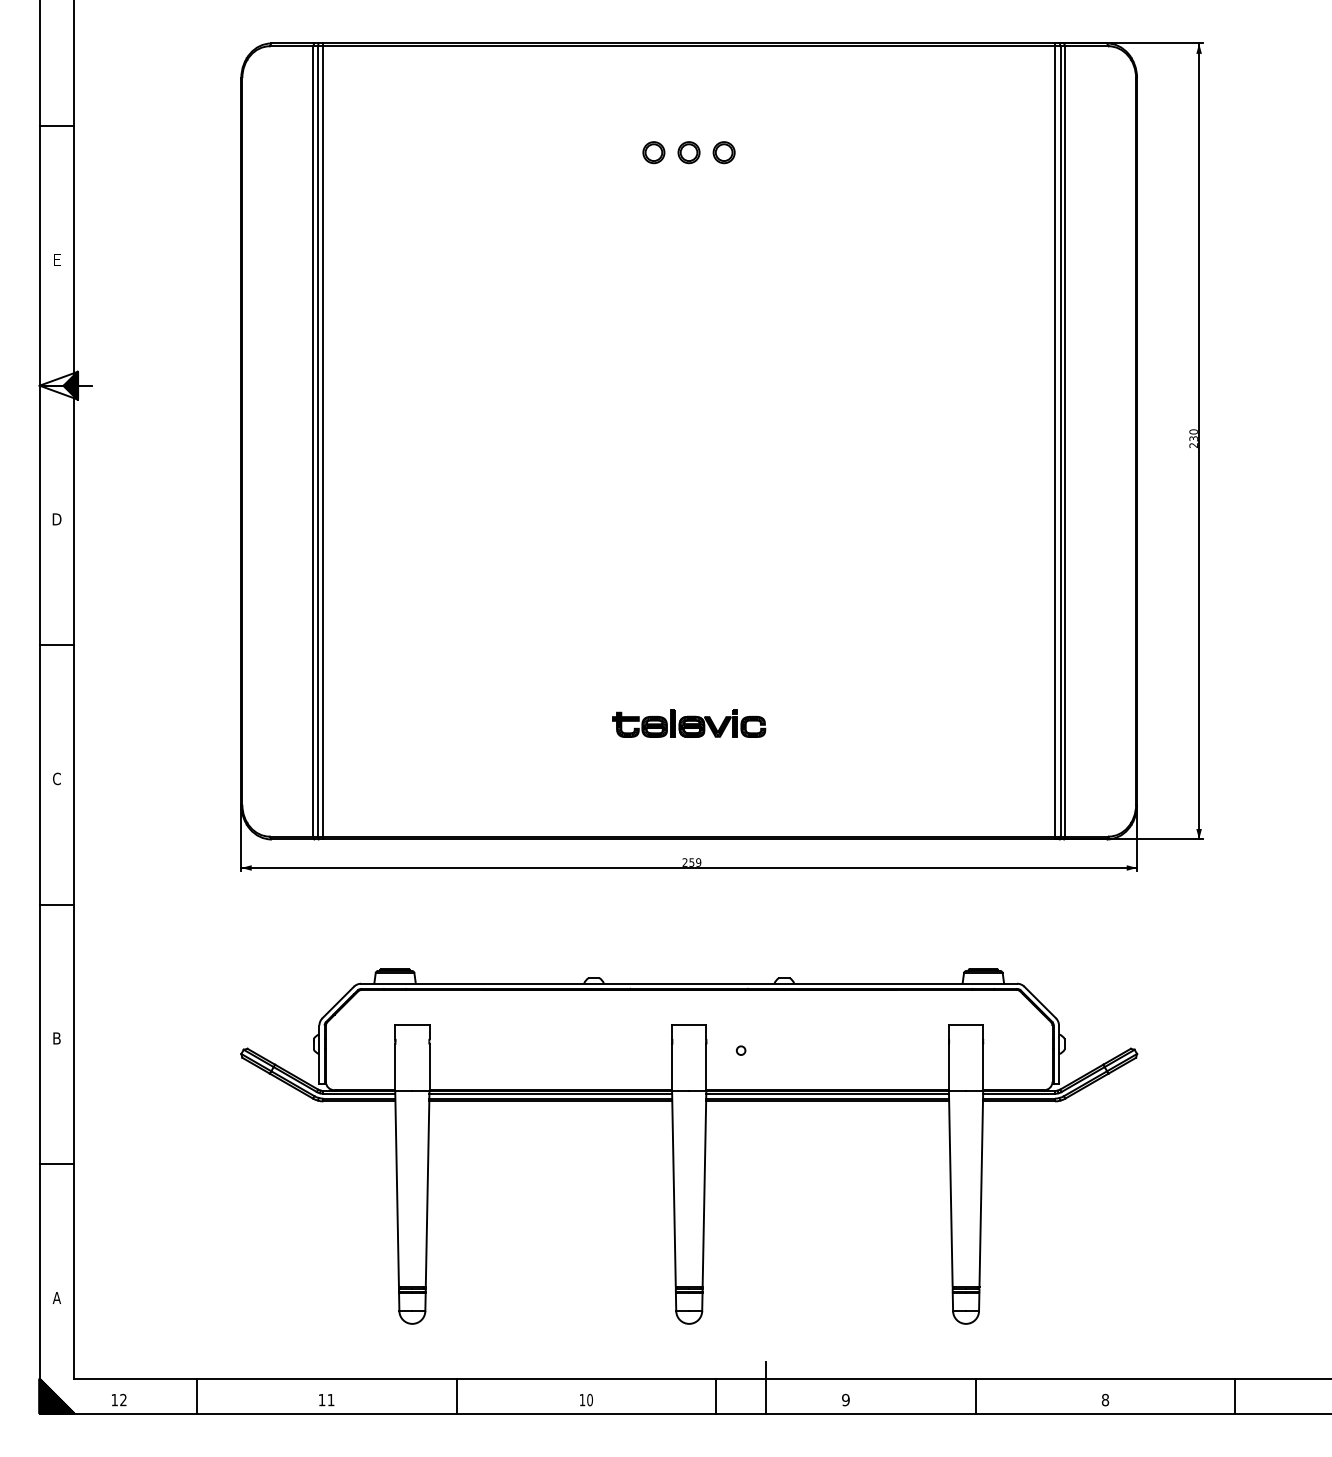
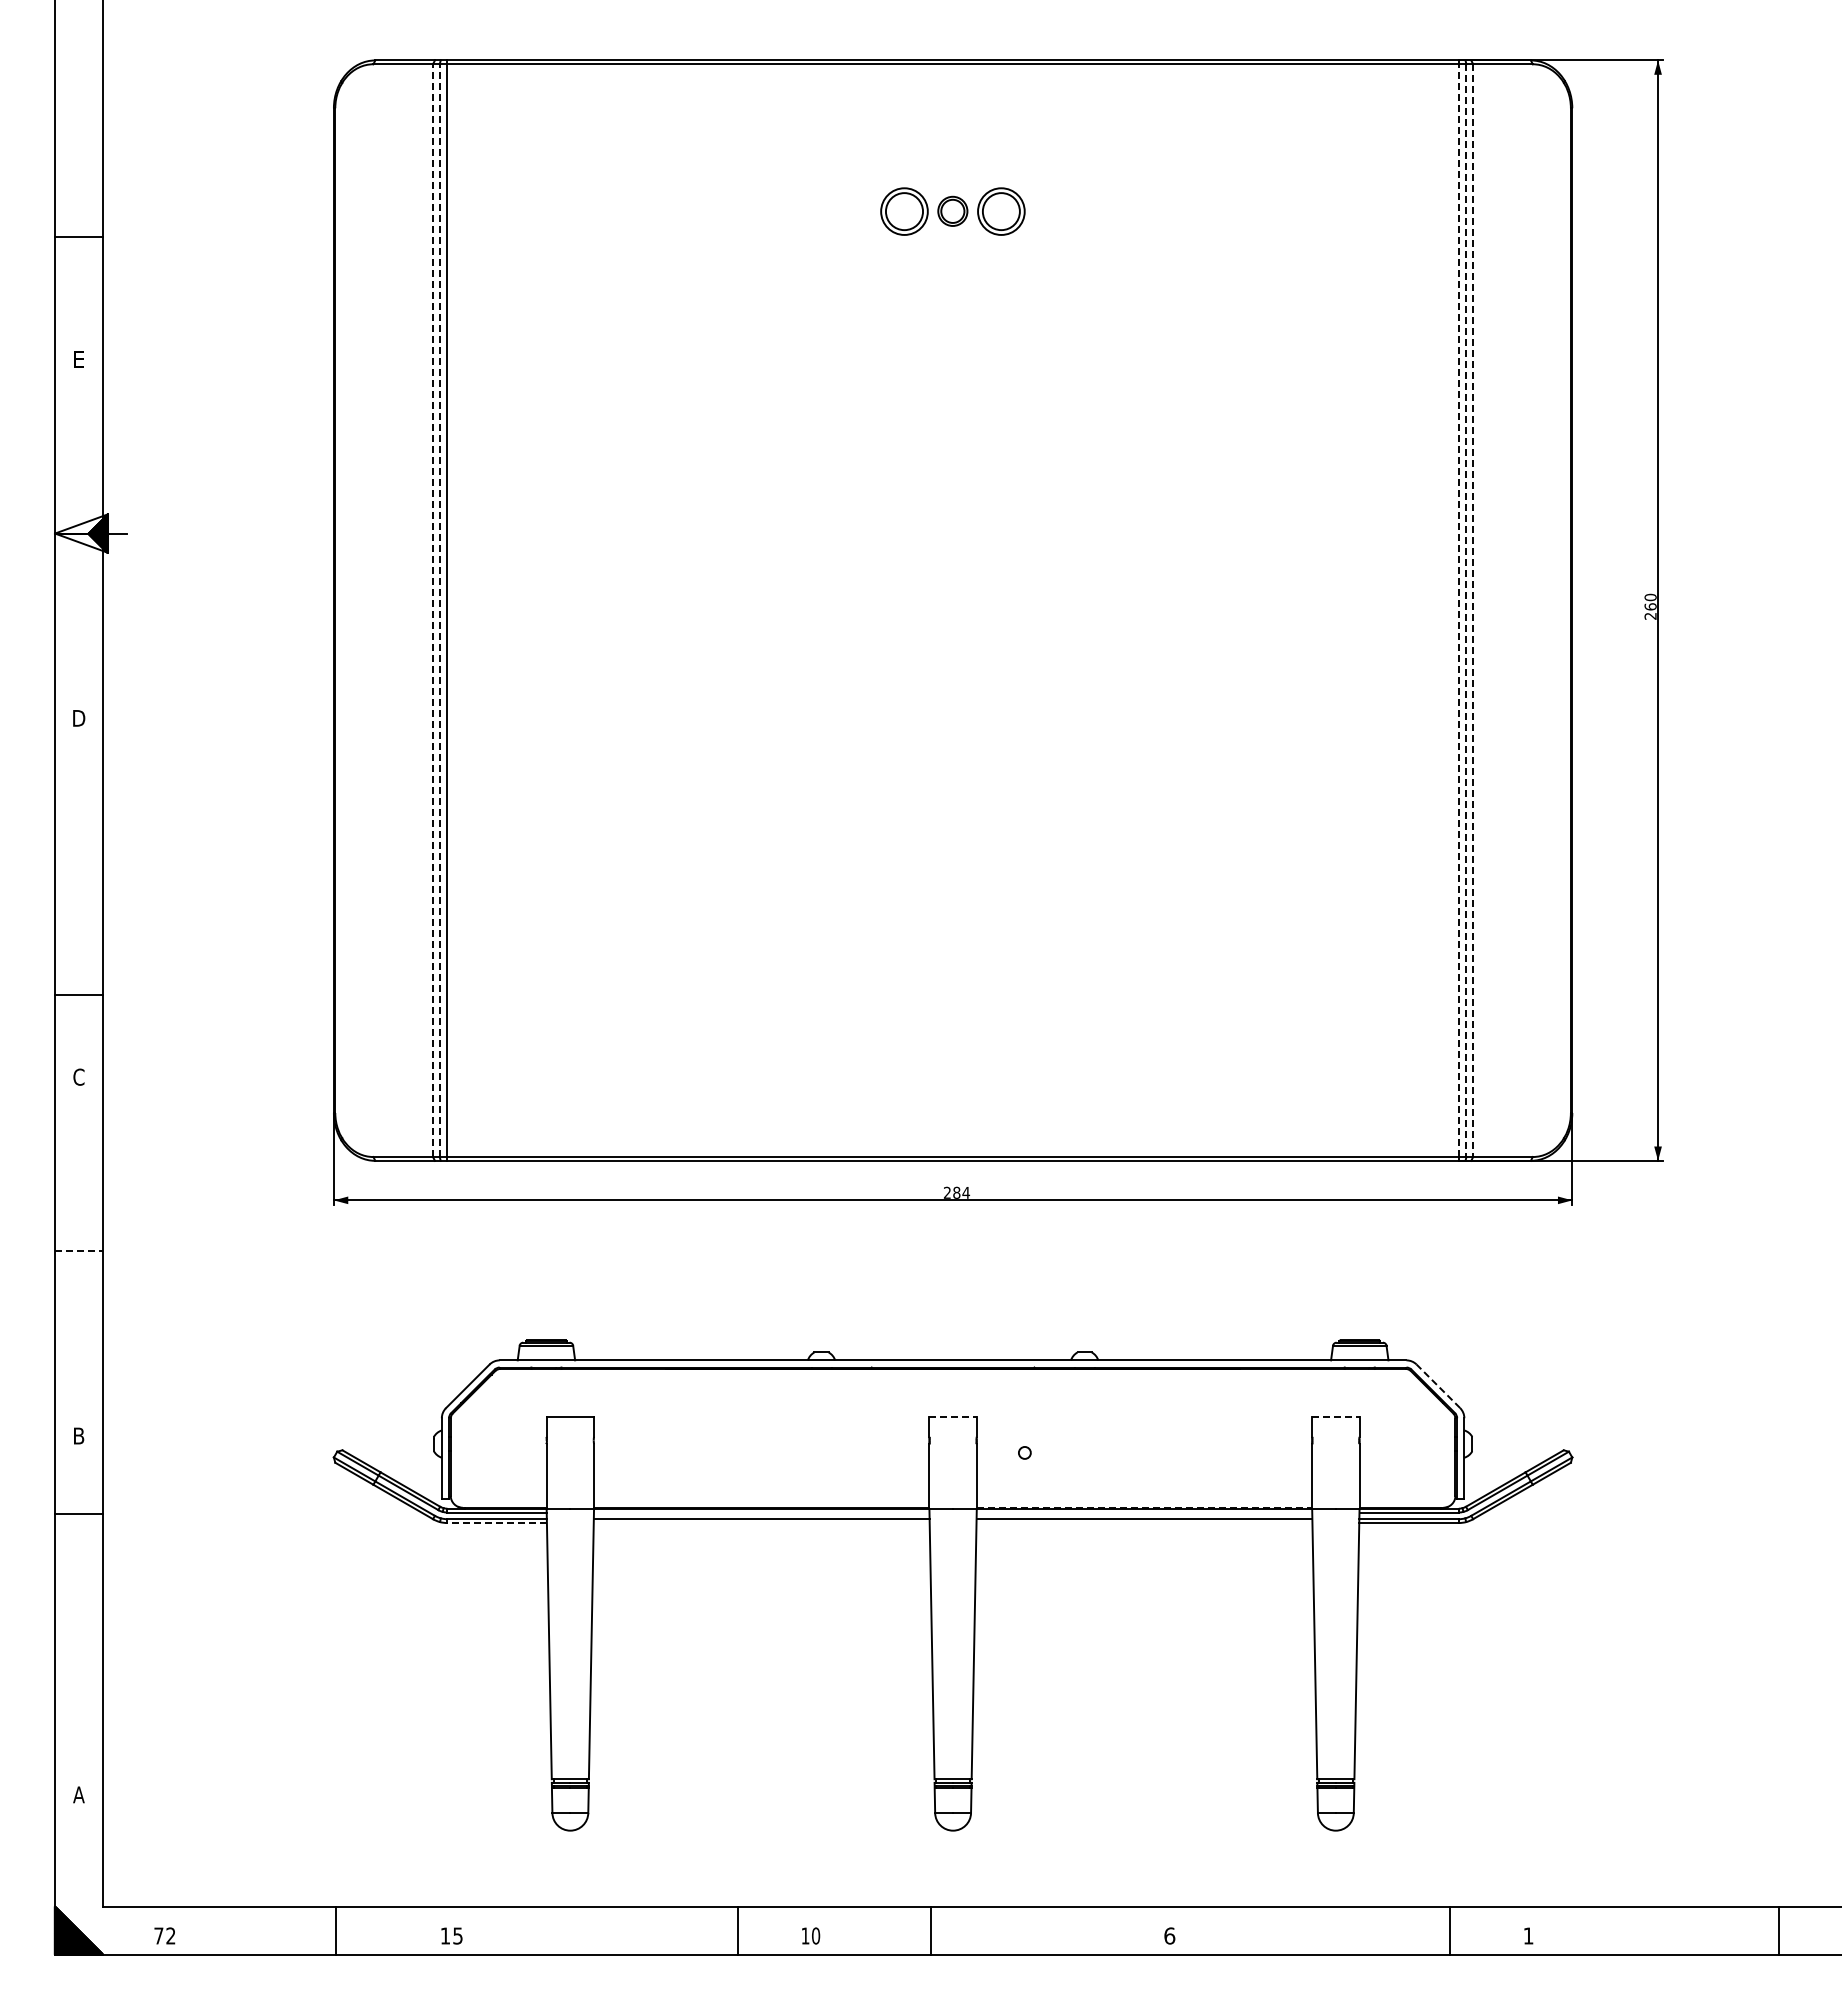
line: (56, 125) -> (78, 236), moved
part: (653, 152) -> (903, 210), size x1.6
part: (724, 152) -> (1001, 210), size x1.6
text: (1193, 438) -> (1650, 606), 230 -> 260
line: (313, 441) -> (433, 610), solid -> dashed
line: (317, 441) -> (439, 610), solid -> dashed
line: (1054, 441) -> (1458, 610), solid -> dashed
line: (1060, 442) -> (1466, 611), solid -> dashed
line: (1065, 442) -> (1473, 611), solid -> dashed
line: (56, 645) -> (78, 995), moved
part: (688, 723) -> (952, 1000), removed
text: (695, 862) -> (961, 1192), 259 -> 284
line: (56, 904) -> (78, 1251), solid -> dashed
line: (1040, 1002) -> (1438, 1386), solid -> dashed
line: (689, 1024) -> (953, 1416), solid -> dashed
line: (965, 1024) -> (1335, 1416), solid -> dashed
line: (827, 1090) -> (1144, 1507), solid -> dashed
line: (550, 1093) -> (761, 1512), removed
line: (827, 1093) -> (1144, 1512), removed
line: (359, 1101) -> (497, 1523), solid -> dashed
line: (550, 1101) -> (761, 1523), removed
line: (827, 1101) -> (1144, 1523), removed
line: (56, 1164) -> (78, 1514), moved
line: (766, 1387) -> (1059, 1918), removed
line: (196, 1396) -> (335, 1930), moved
line: (456, 1396) -> (737, 1930), moved
line: (716, 1396) -> (931, 1930), moved
line: (975, 1396) -> (1450, 1930), moved
line: (1235, 1396) -> (1779, 1930), moved
text: (114, 1399) -> (158, 1935), 12 -> 72
text: (330, 1399) -> (457, 1935), 11 -> 15
text: (845, 1399) -> (1169, 1935), 9 -> 6
text: (1105, 1399) -> (1528, 1935), 8 -> 1

